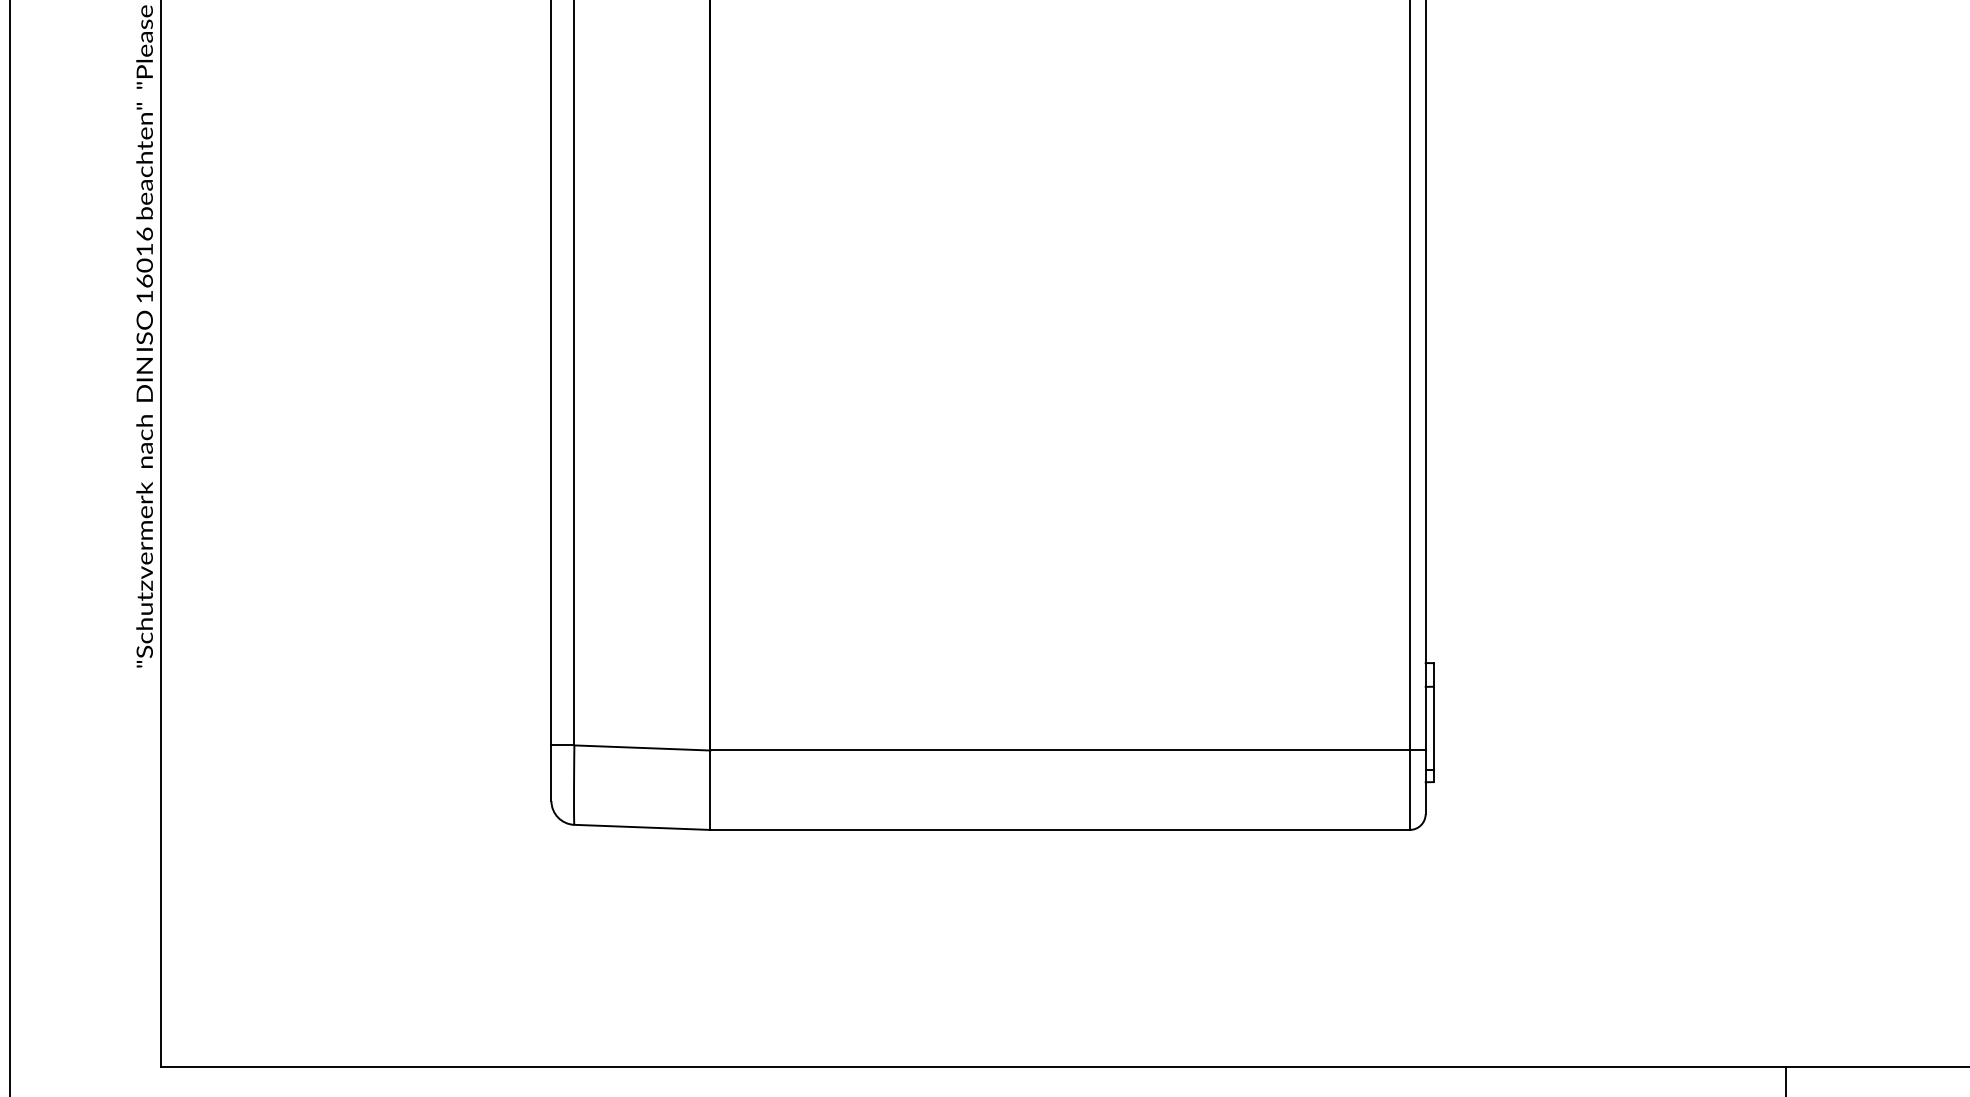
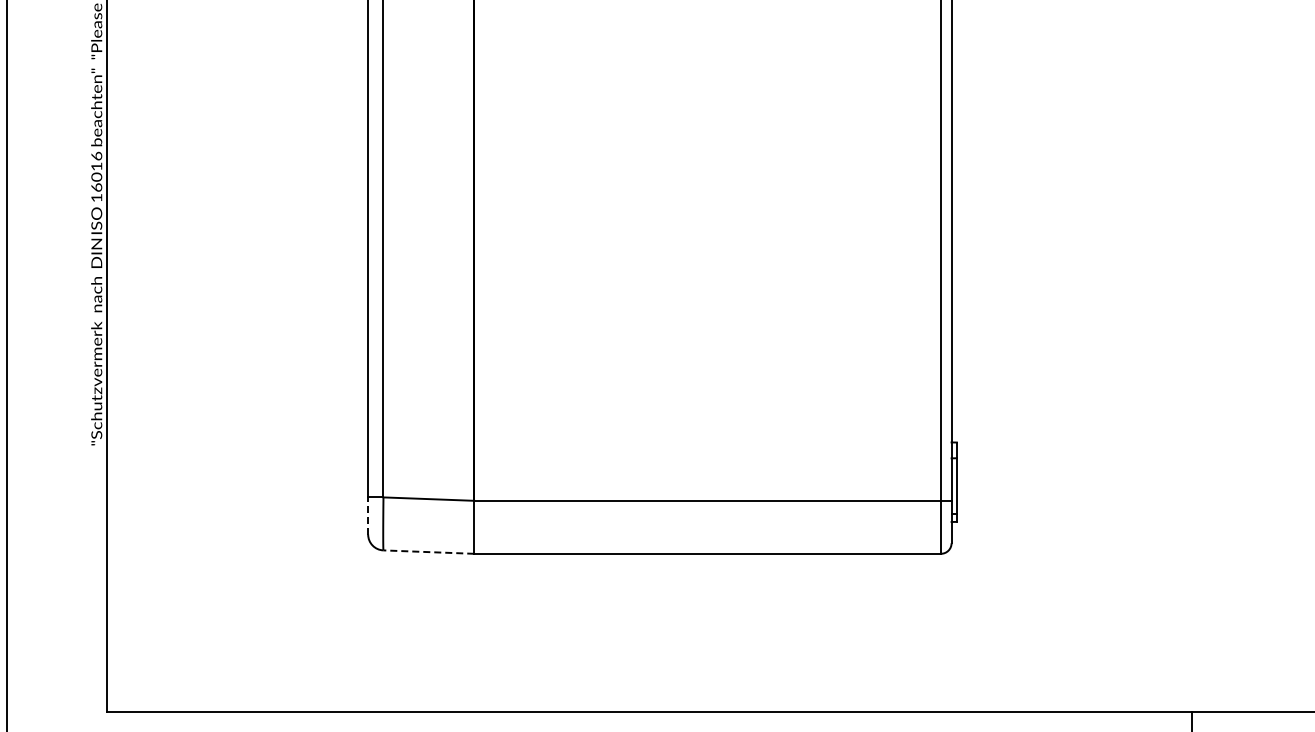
line: (551, 772) -> (368, 515), solid -> dashed
line: (641, 827) -> (428, 552), solid -> dashed

